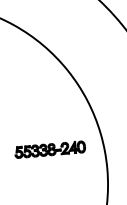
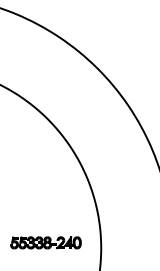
part: (49, 149) -> (45, 242), moved

